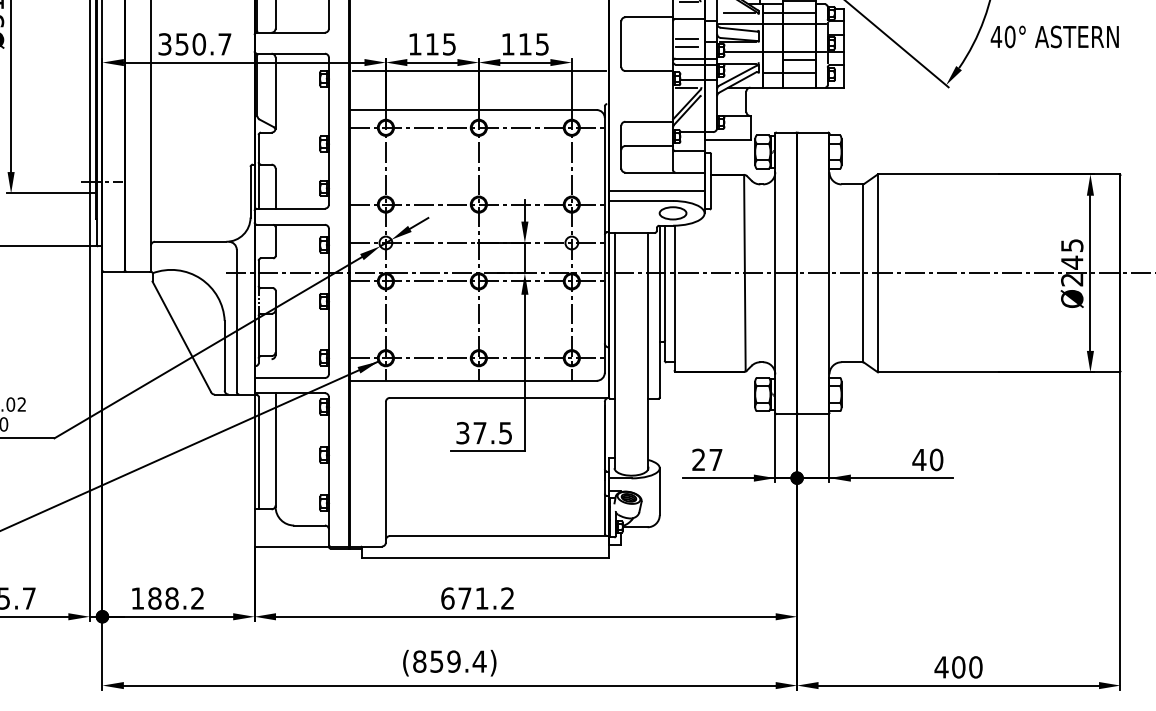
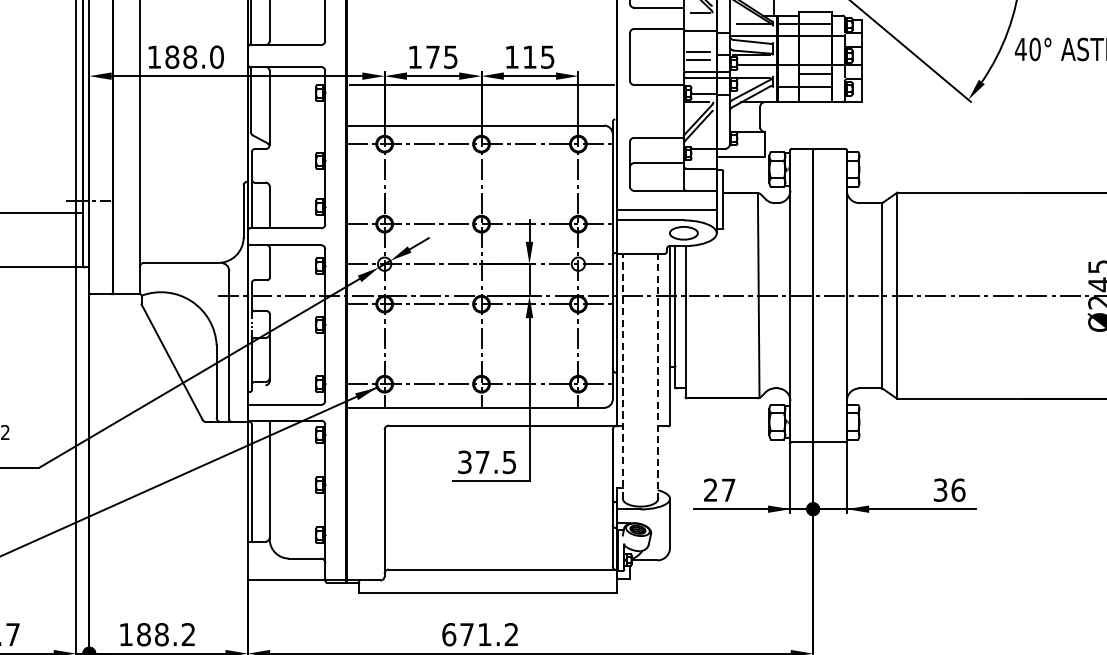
text: (194, 44) -> (185, 57), 350.7 -> 188.0
text: (432, 44) -> (433, 57), 115 -> 175
line: (614, 350) -> (622, 376), solid -> dashed
line: (648, 351) -> (658, 377), solid -> dashed
text: (927, 459) -> (949, 489), 40 -> 36

